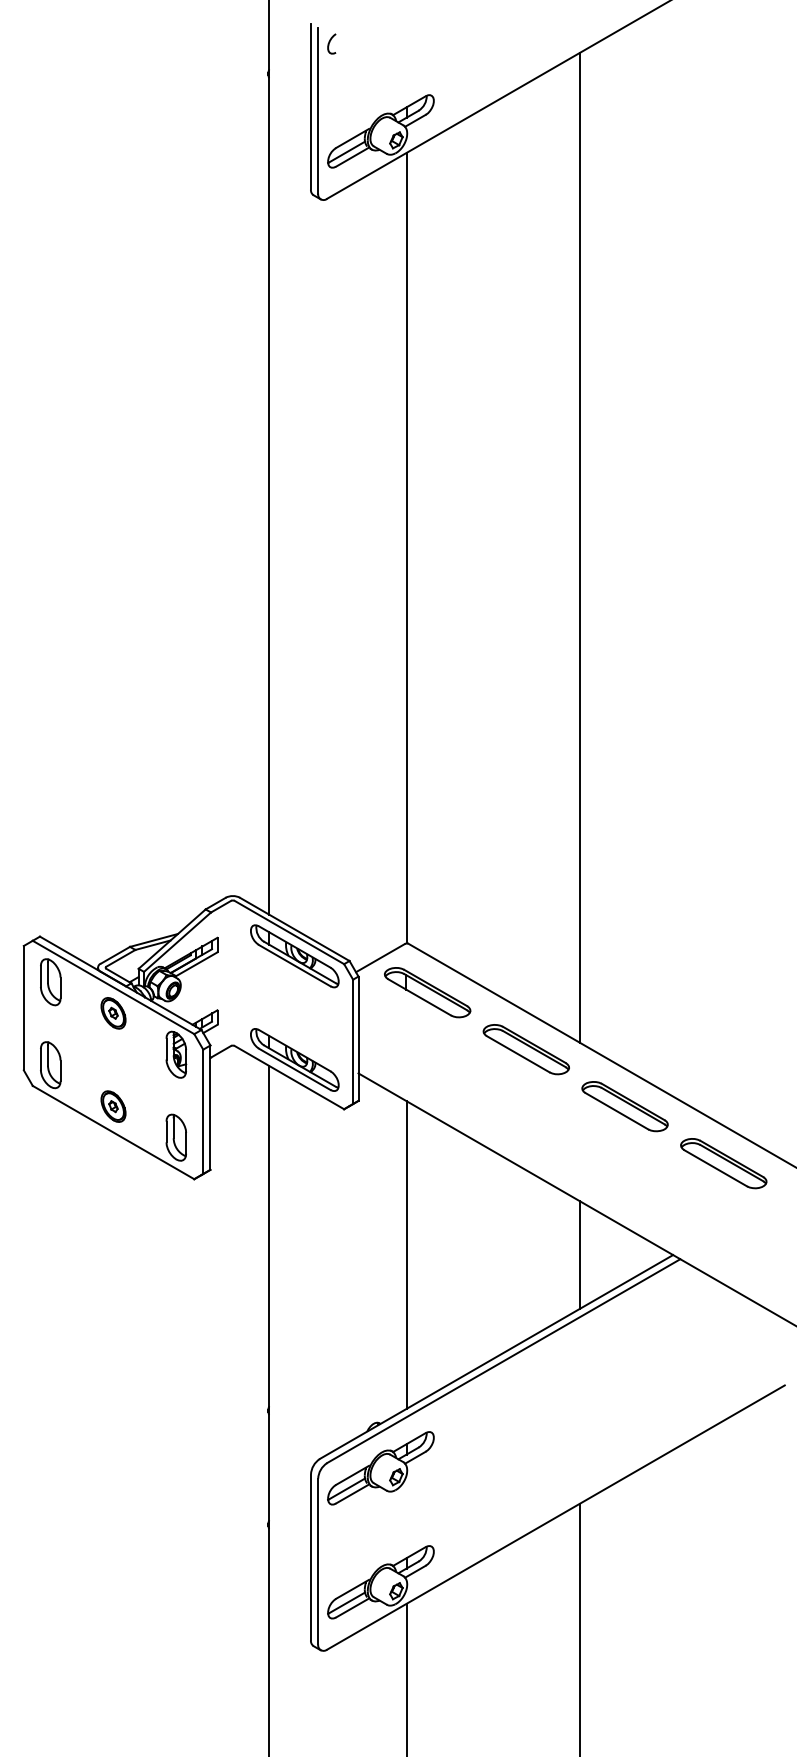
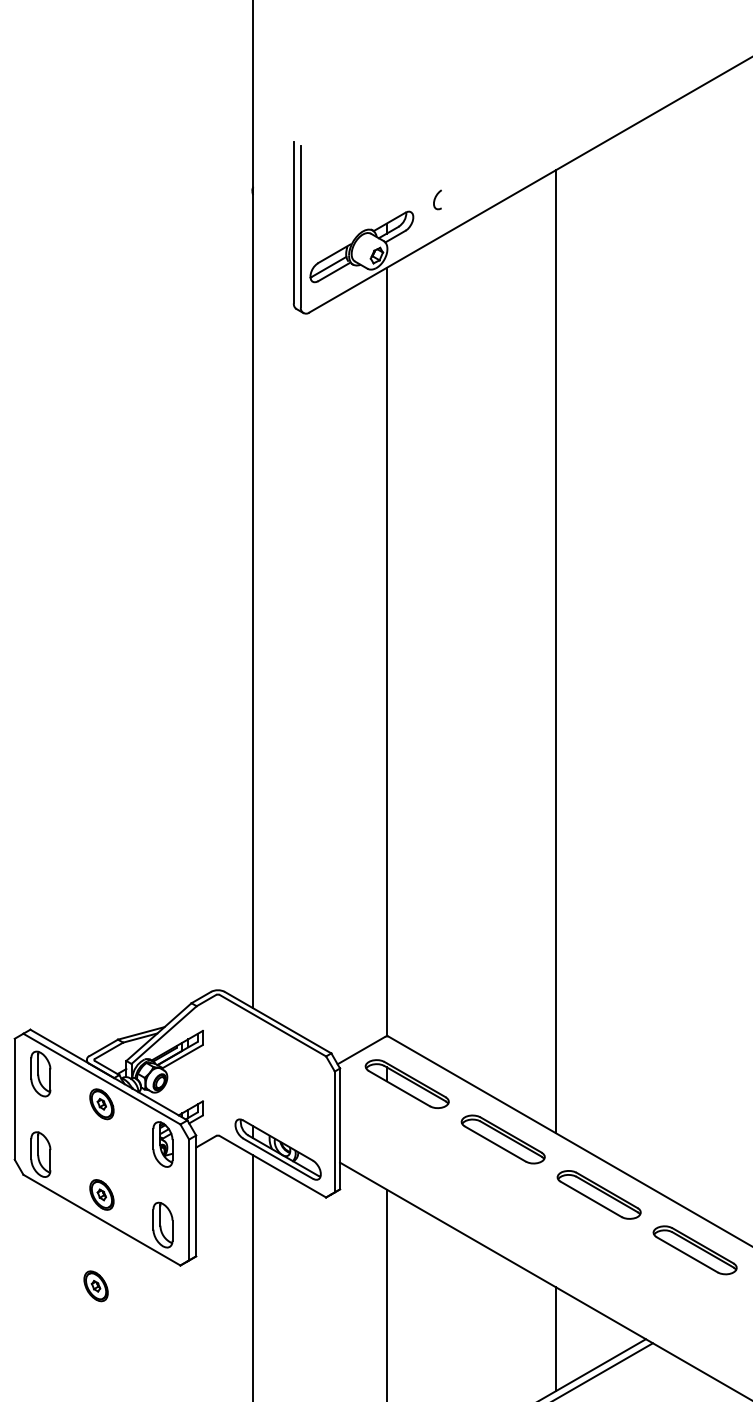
curve: (330, 42) -> (436, 198), moved
part: (294, 956) -> (277, 1049), removed
part: (107, 1200) -> (96, 1286), added

